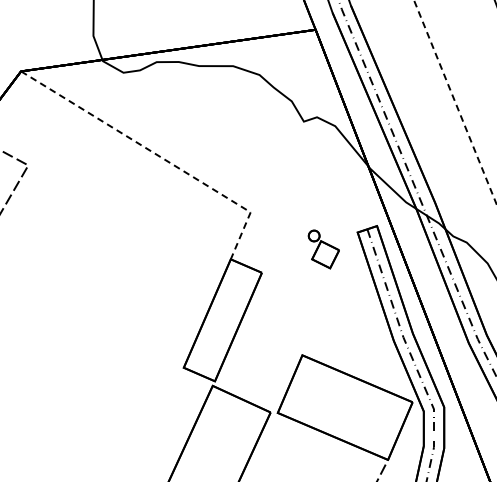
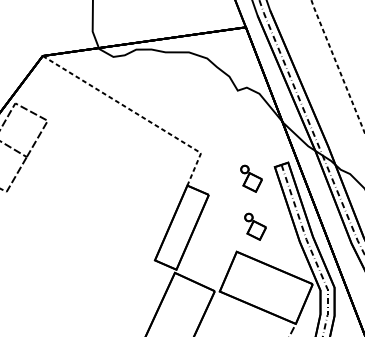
part: (329, 318) -> (255, 226), added

